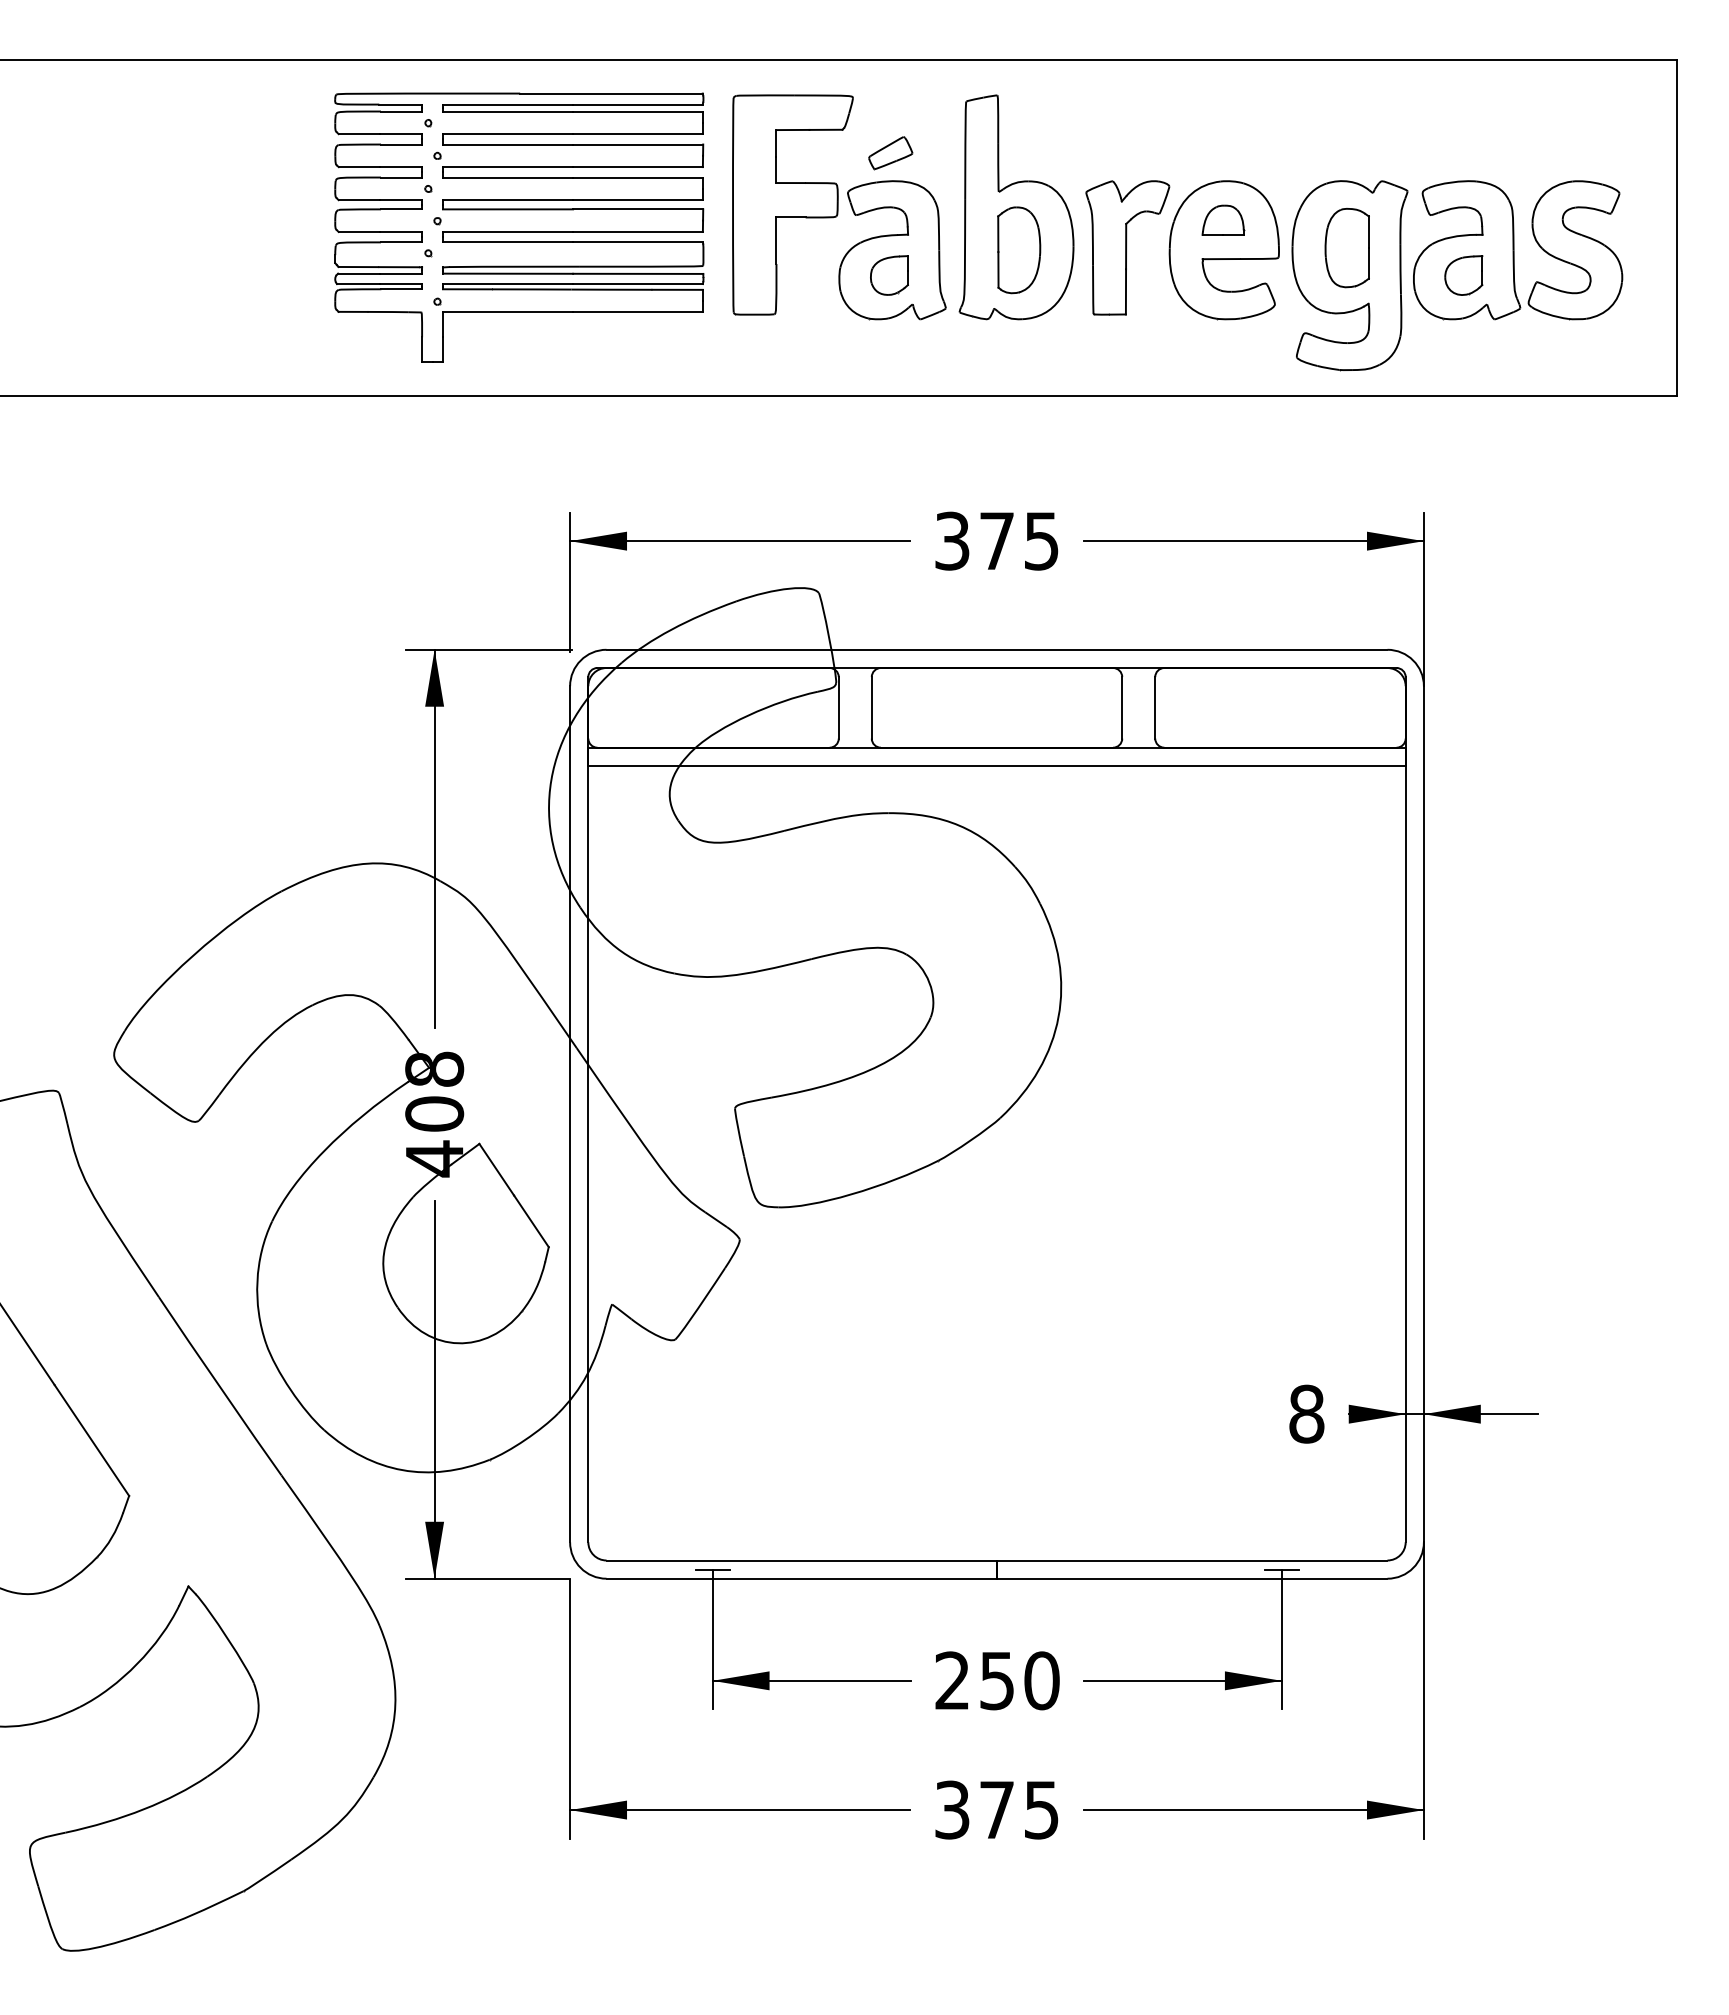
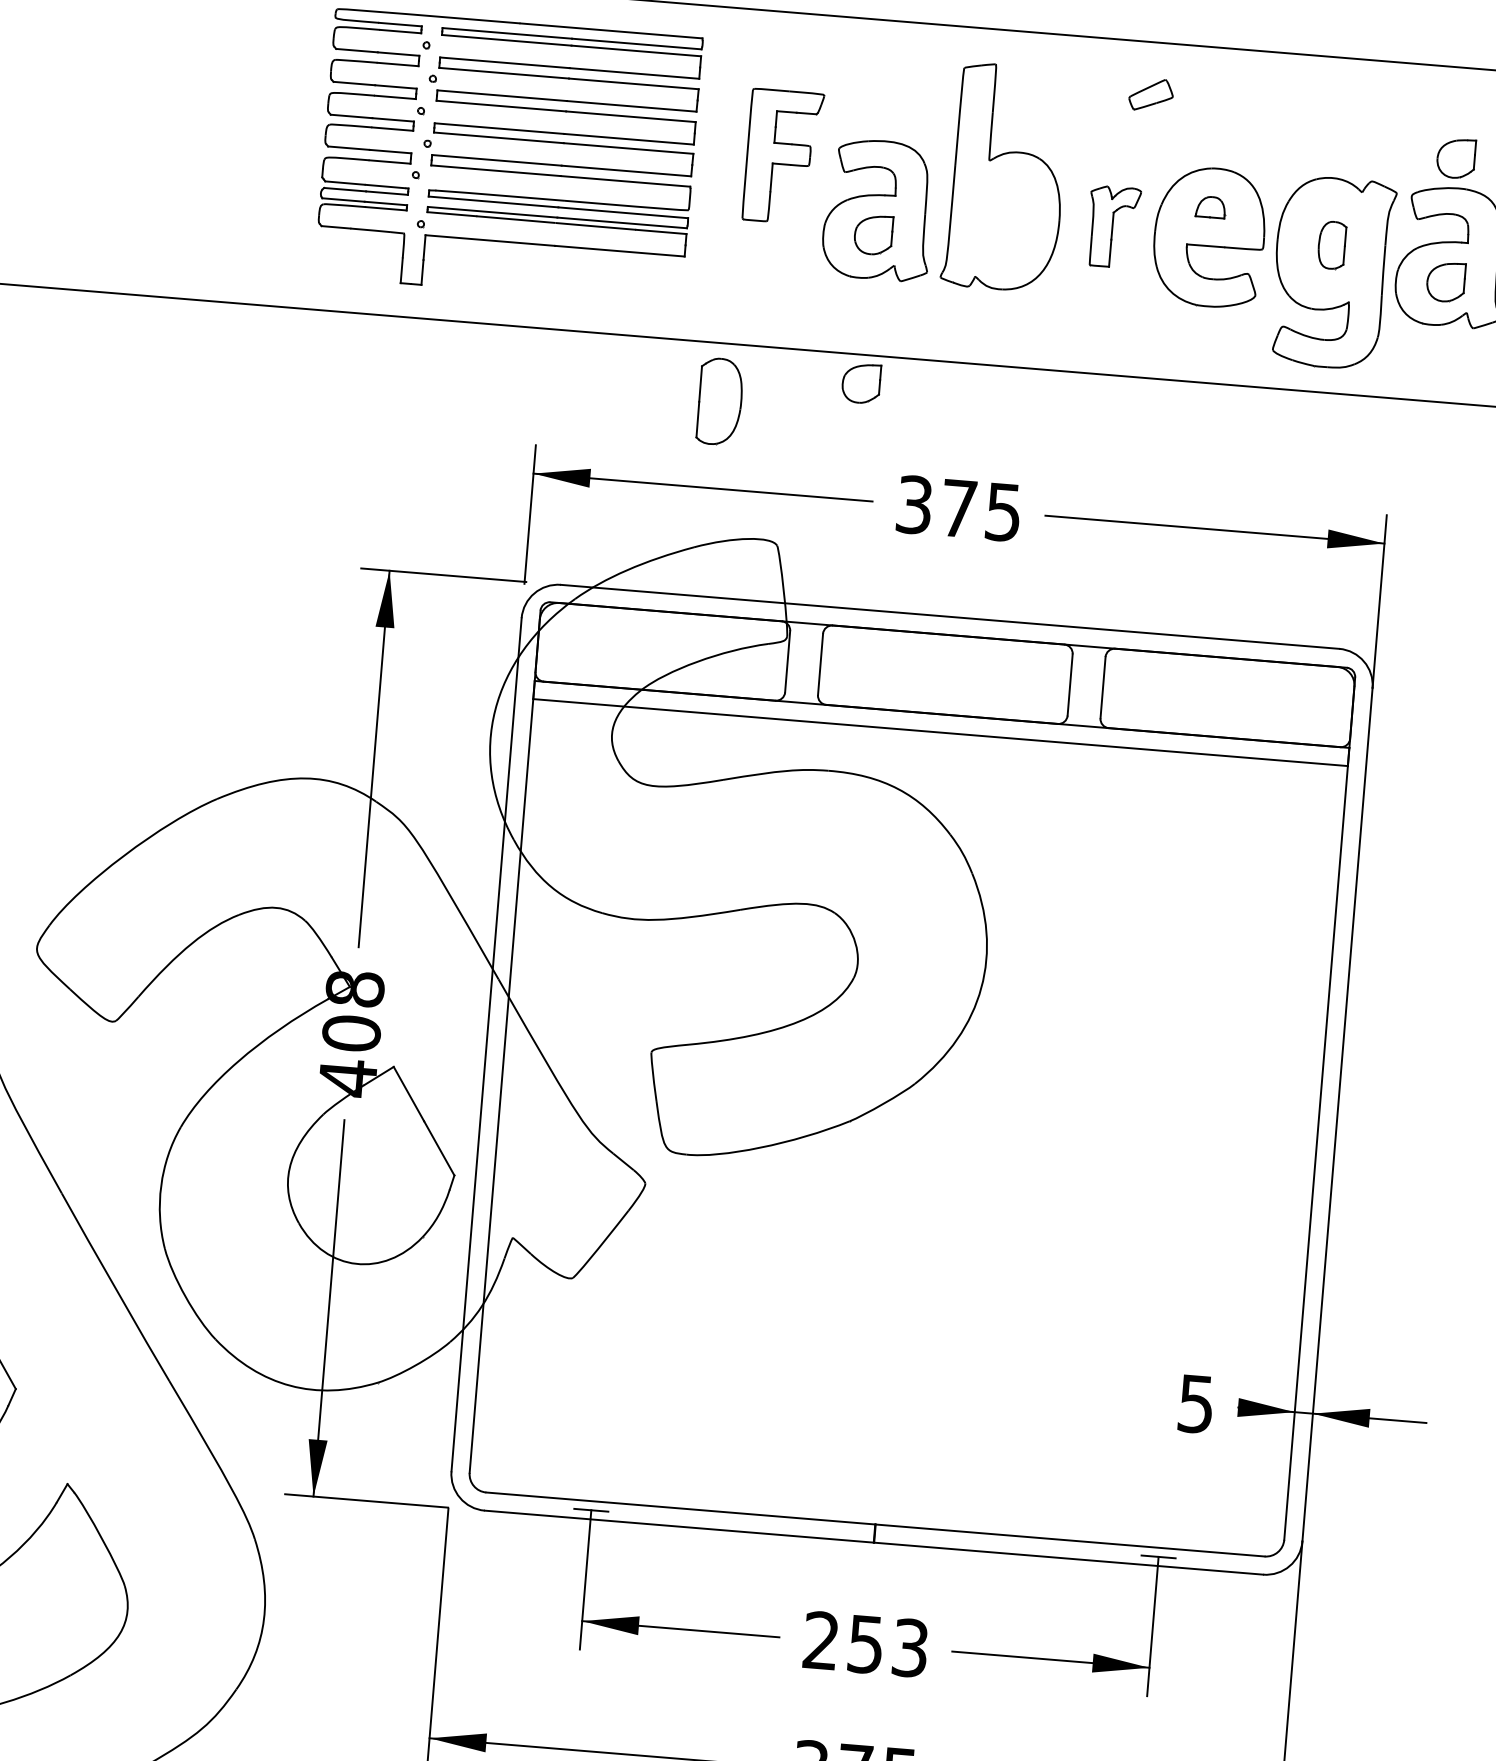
part: (1463, 151) -> (1455, 158), added
part: (890, 153) -> (1151, 95), moved
part: (792, 204) -> (782, 156), size x0.6
part: (1223, 219) -> (1211, 206), size x0.7
part: (1127, 247) -> (1113, 226), size x0.6
part: (1346, 248) -> (1331, 245), size x0.6
part: (1019, 250) -> (720, 402), moved
part: (889, 424) -> (861, 383), added
text: (1306, 1413) -> (1195, 1403), 8 -> 5
text: (1041, 1680) -> (909, 1647), 250 -> 253

